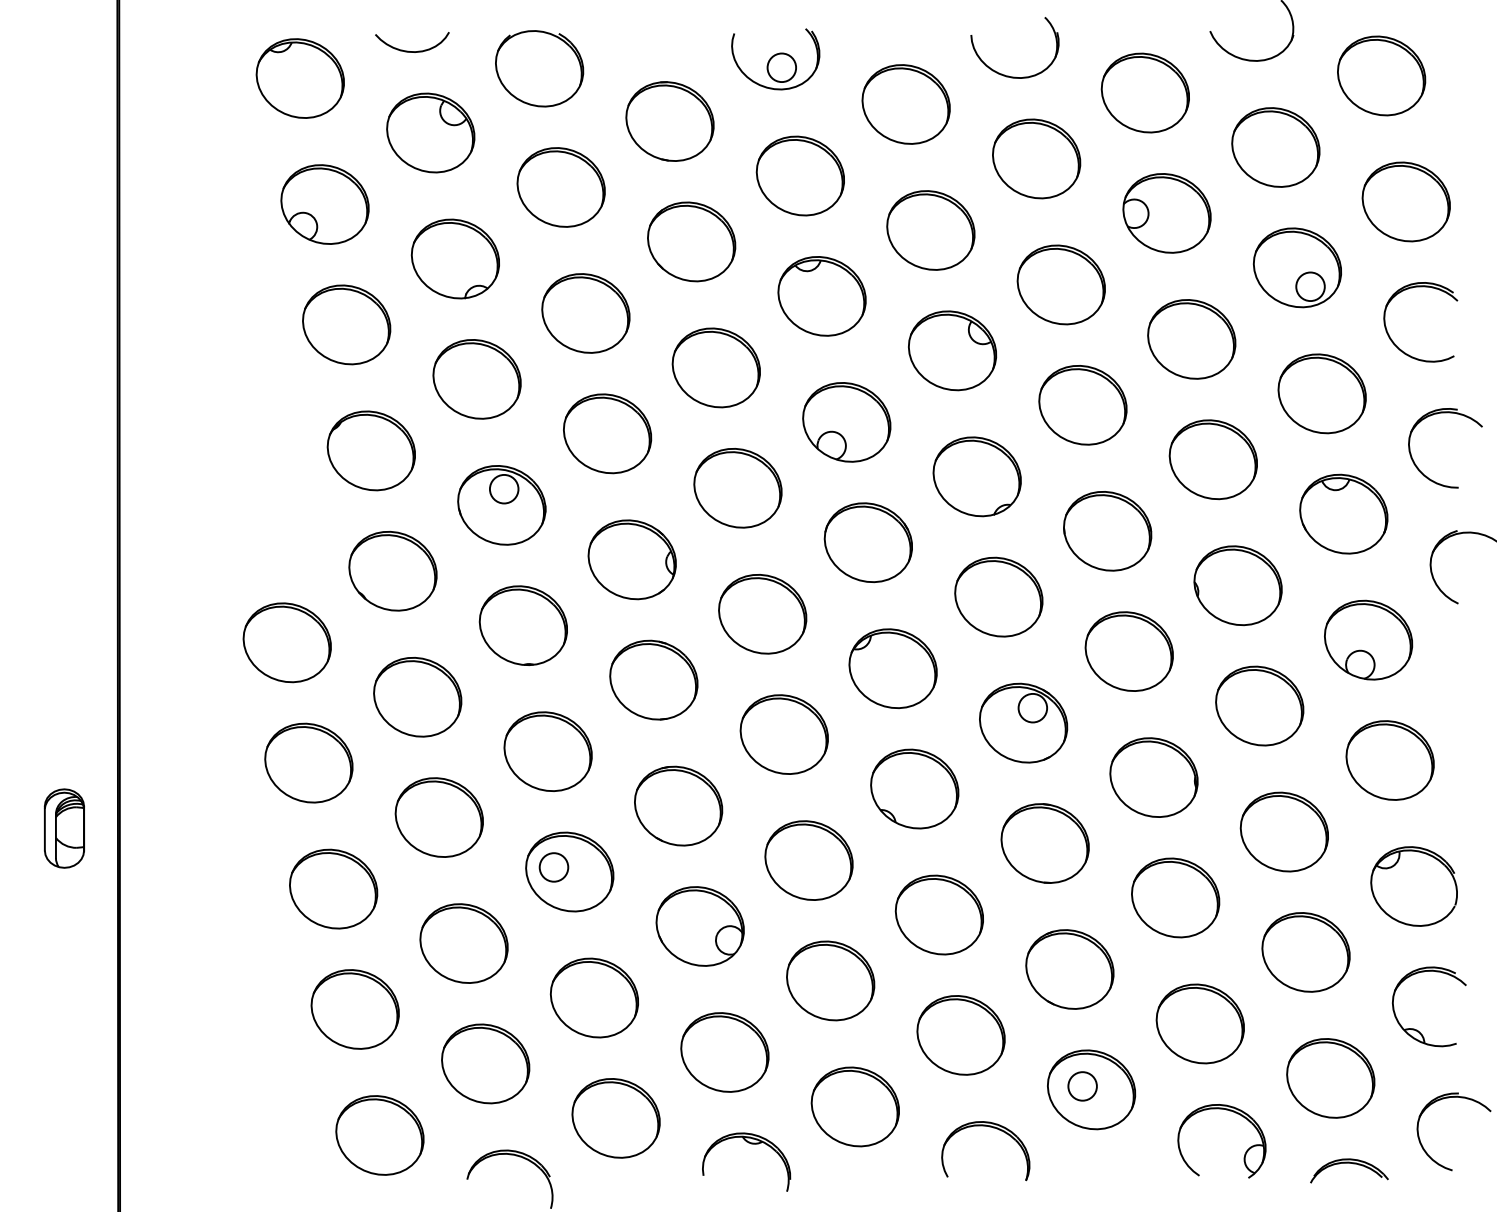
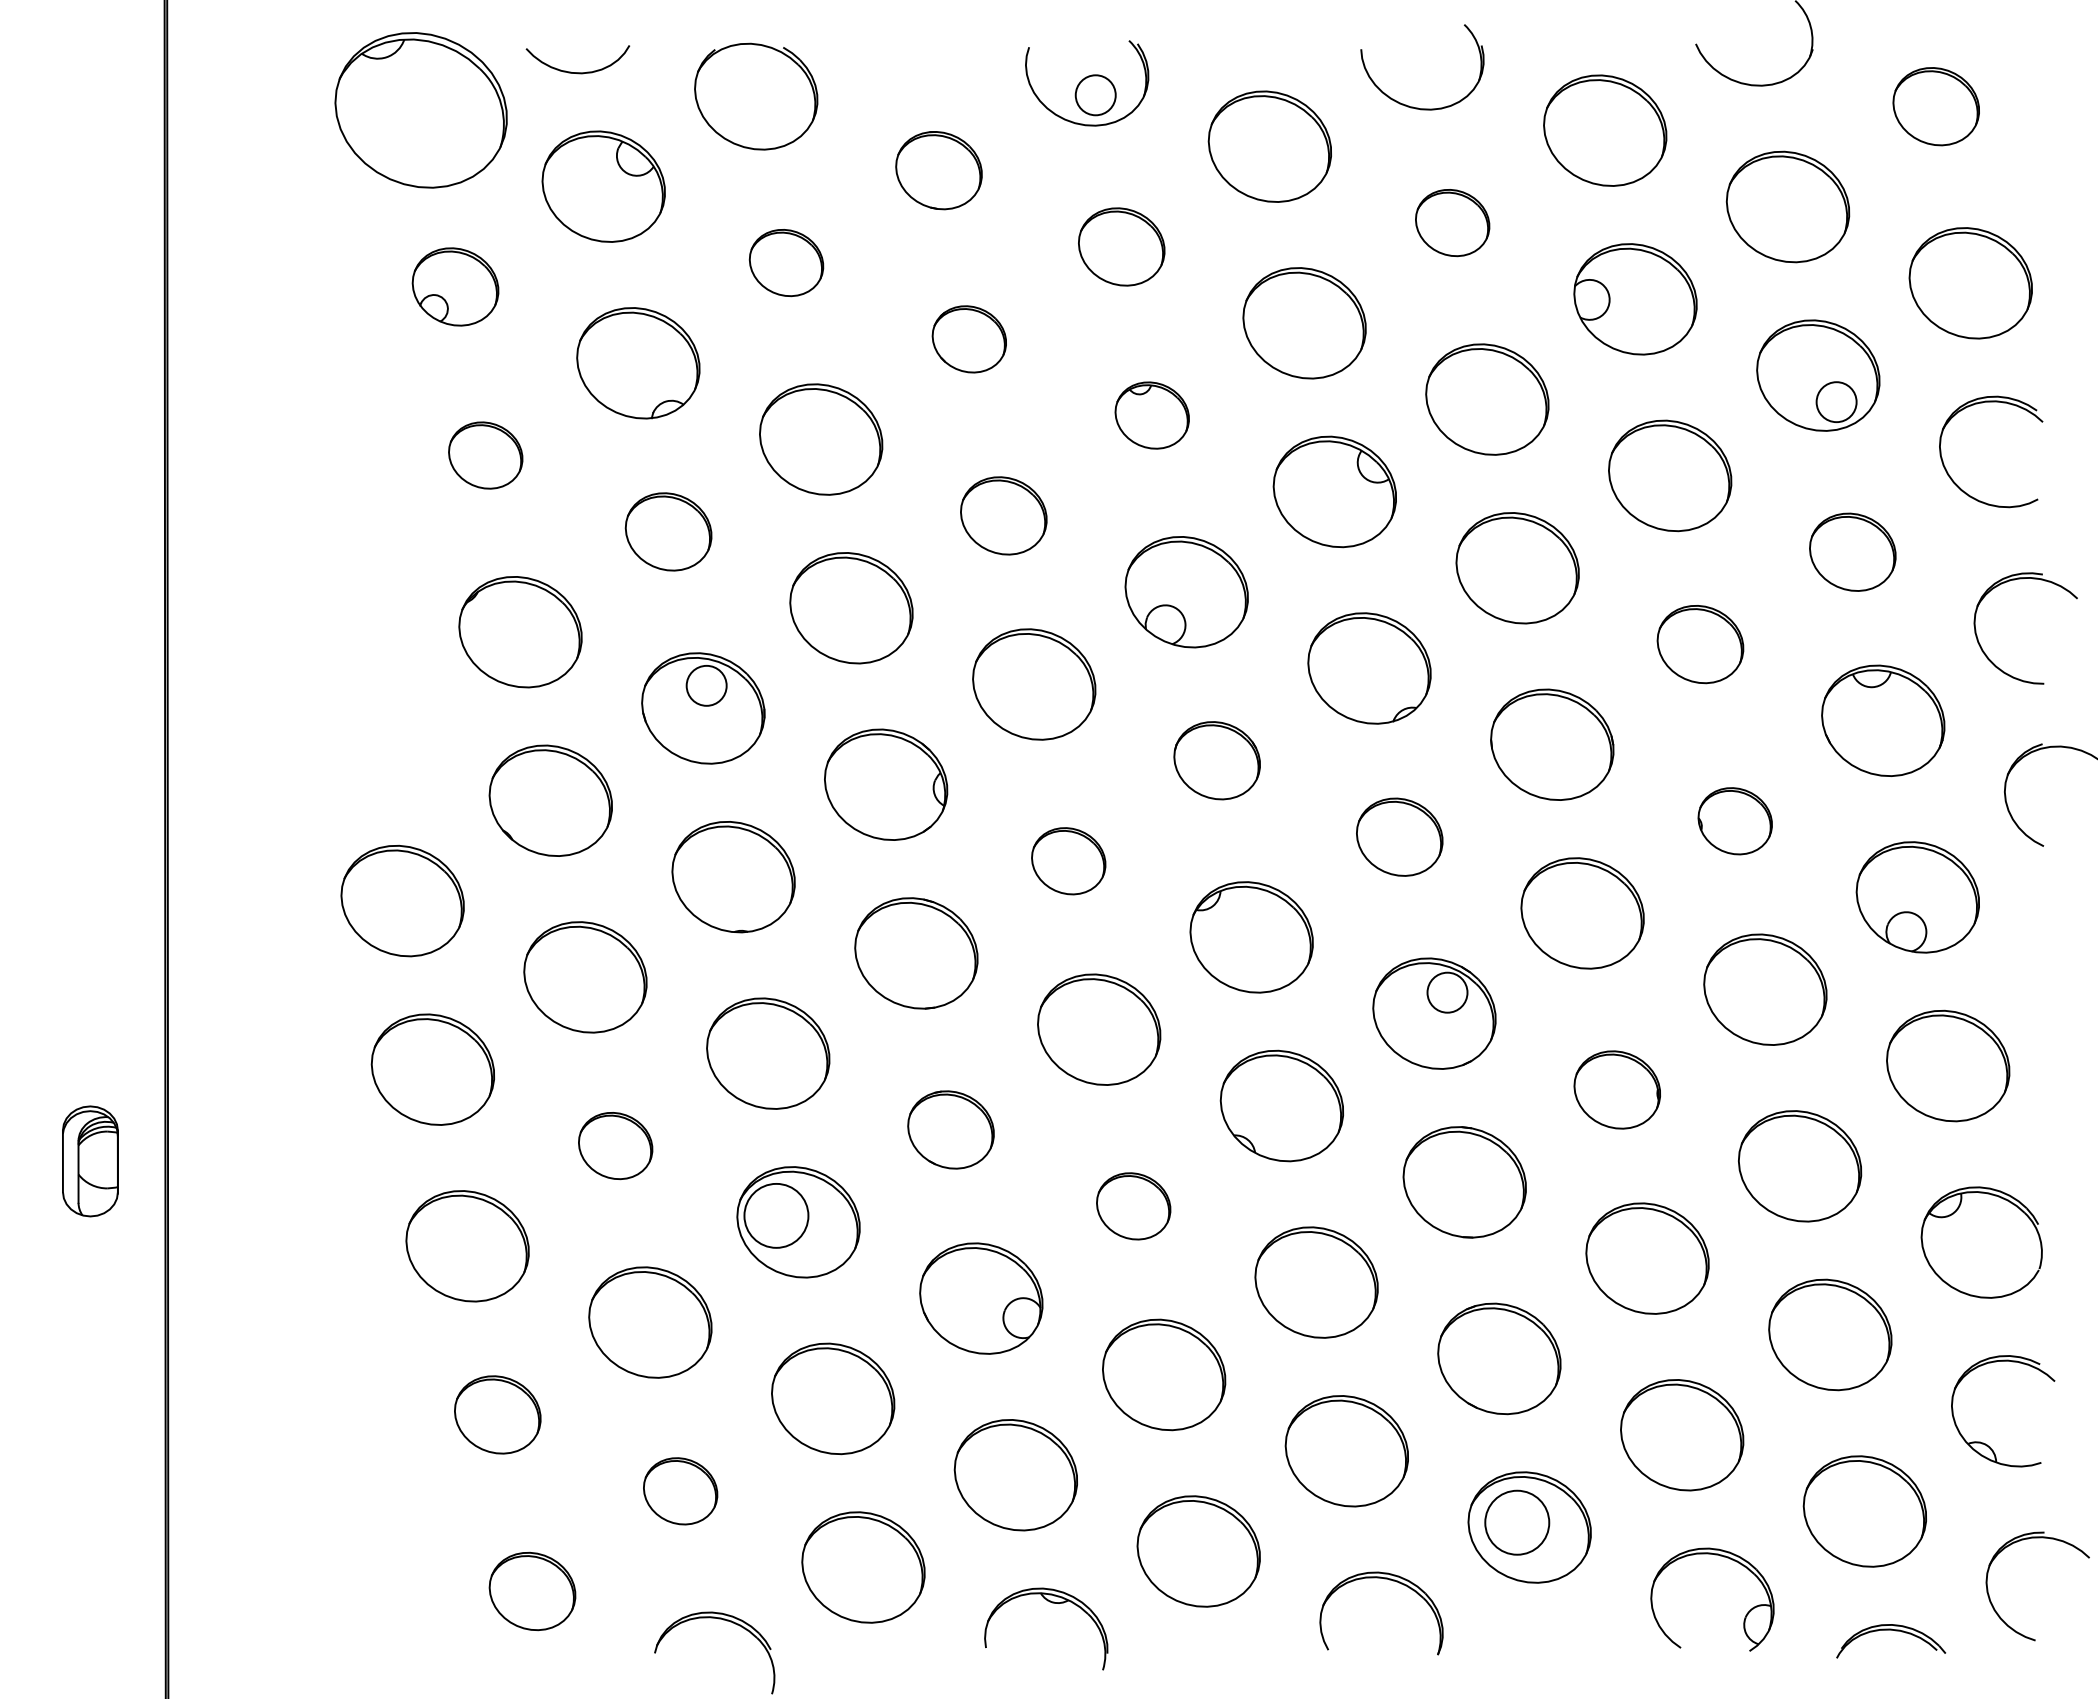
part: (1381, 75) -> (1936, 106), size x0.7
part: (300, 78) -> (420, 110), size x1.4
part: (669, 121) -> (938, 170), size x0.7
part: (1036, 158) -> (1452, 222), size x0.6
part: (800, 175) -> (1121, 246), size x0.7
part: (561, 187) -> (786, 262), size x0.6
part: (324, 204) -> (455, 286), size x0.7
part: (691, 242) -> (969, 339), size x0.6
part: (822, 296) -> (1152, 415), size x0.6
part: (346, 324) -> (485, 455), size x0.6
part: (716, 367) -> (1003, 515), size x0.7
part: (476, 379) -> (668, 531), size x0.7
part: (1321, 394) -> (1852, 552), size x0.7
part: (1213, 459) -> (1700, 644), size x0.7
part: (868, 542) -> (1217, 760), size x0.7
part: (1238, 586) -> (1735, 821), size x0.6
part: (998, 597) -> (1399, 837), size x0.7
part: (762, 614) -> (1068, 861), size x0.6
part: (1154, 777) -> (1617, 1089), size x0.7
part: (678, 805) -> (950, 1129), size x0.7
part: (439, 817) -> (615, 1145), size x0.6
part: (808, 860) -> (1133, 1206), size x0.6
circle: (554, 867) -> (776, 1215), size x1.6
part: (354, 1009) -> (497, 1414), size x0.7
part: (485, 1064) -> (680, 1491), size x0.6
circle: (1082, 1086) -> (1517, 1522), size x1.6
part: (379, 1135) -> (532, 1591), size x0.7

